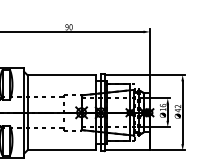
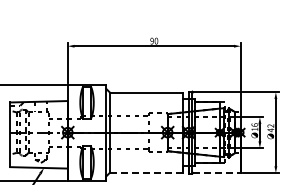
line: (61, 149) -> (146, 172), solid -> dashed
line: (127, 150) -> (216, 173), solid -> dashed

